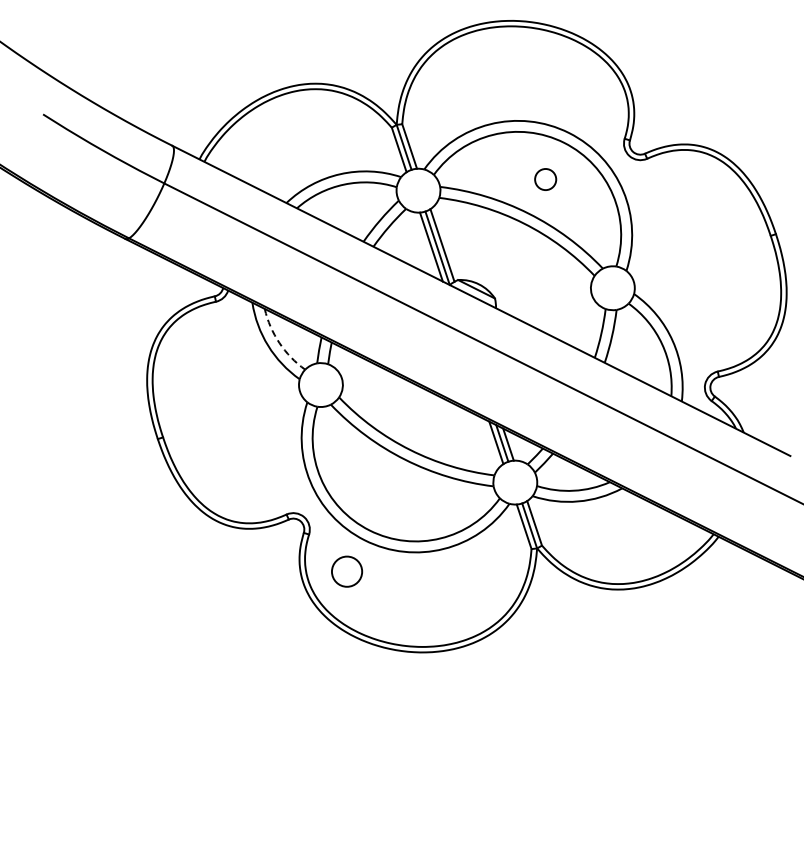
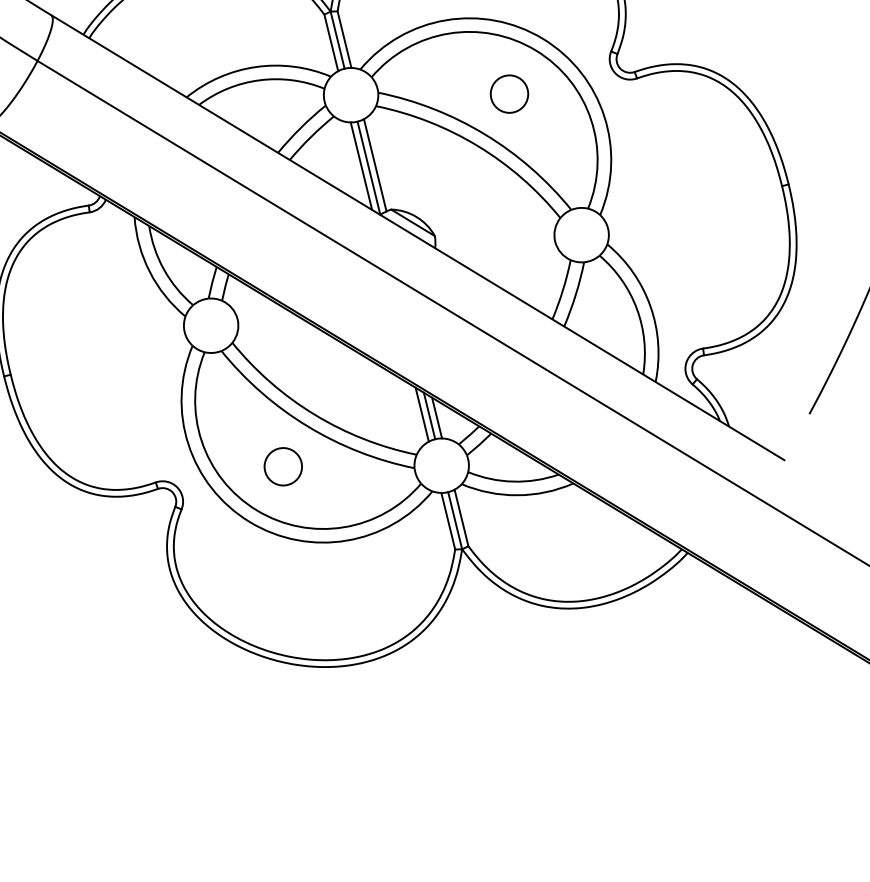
circle: (545, 179) -> (509, 93), size x1.43
arc: (279, 343) -> (164, 270), dashed -> solid
circle: (347, 571) -> (283, 466), moved

